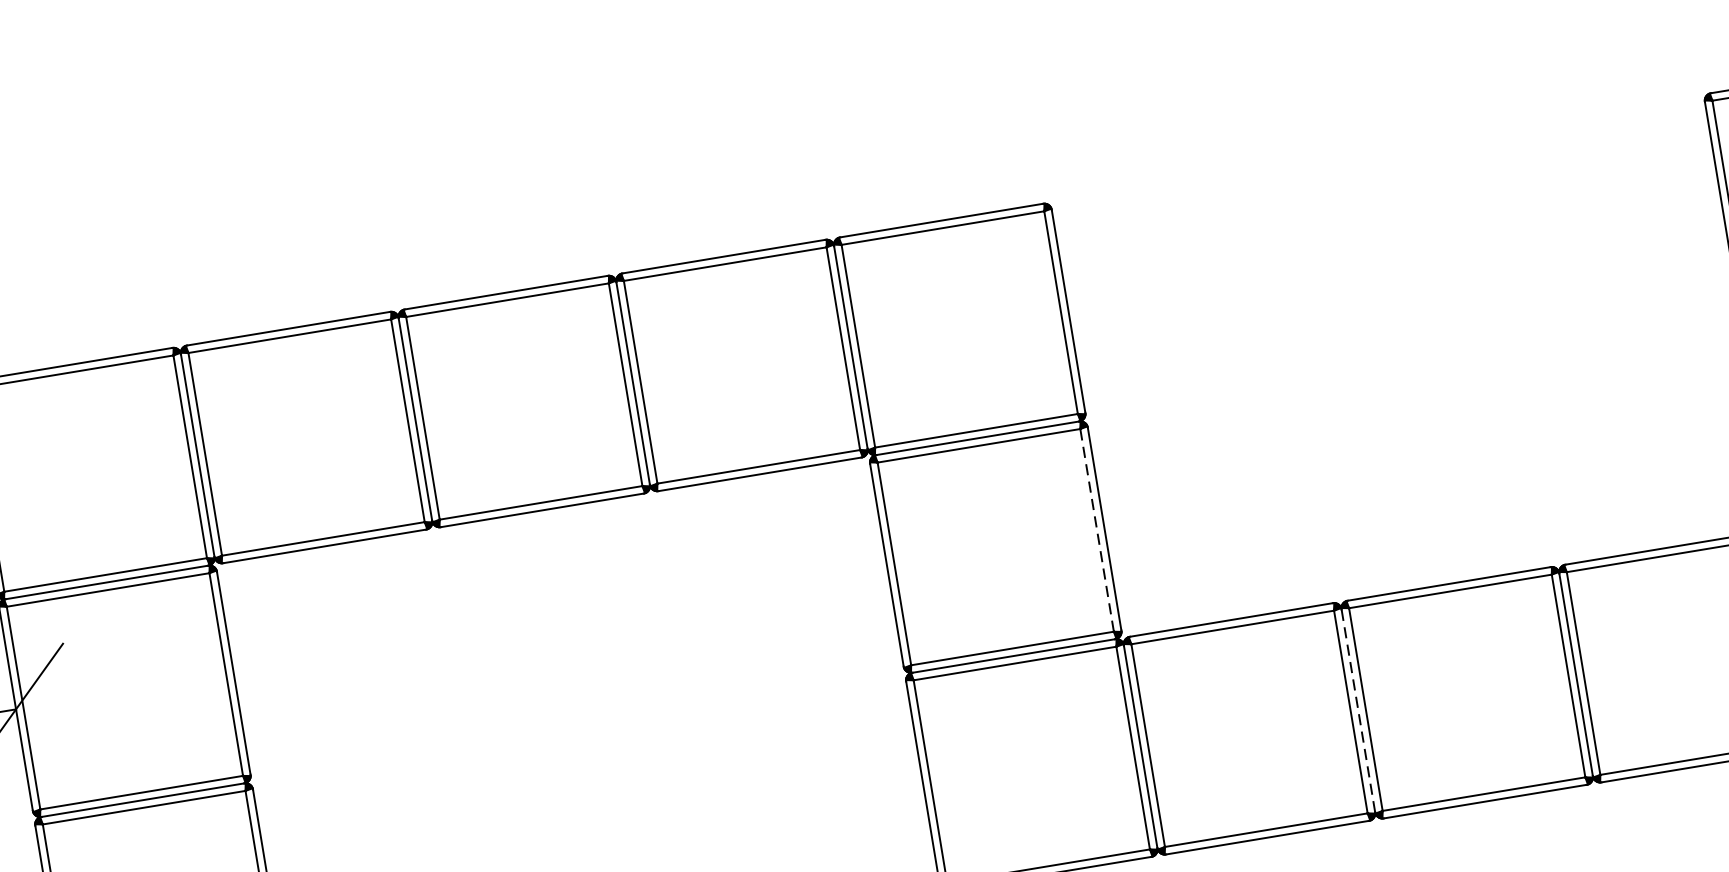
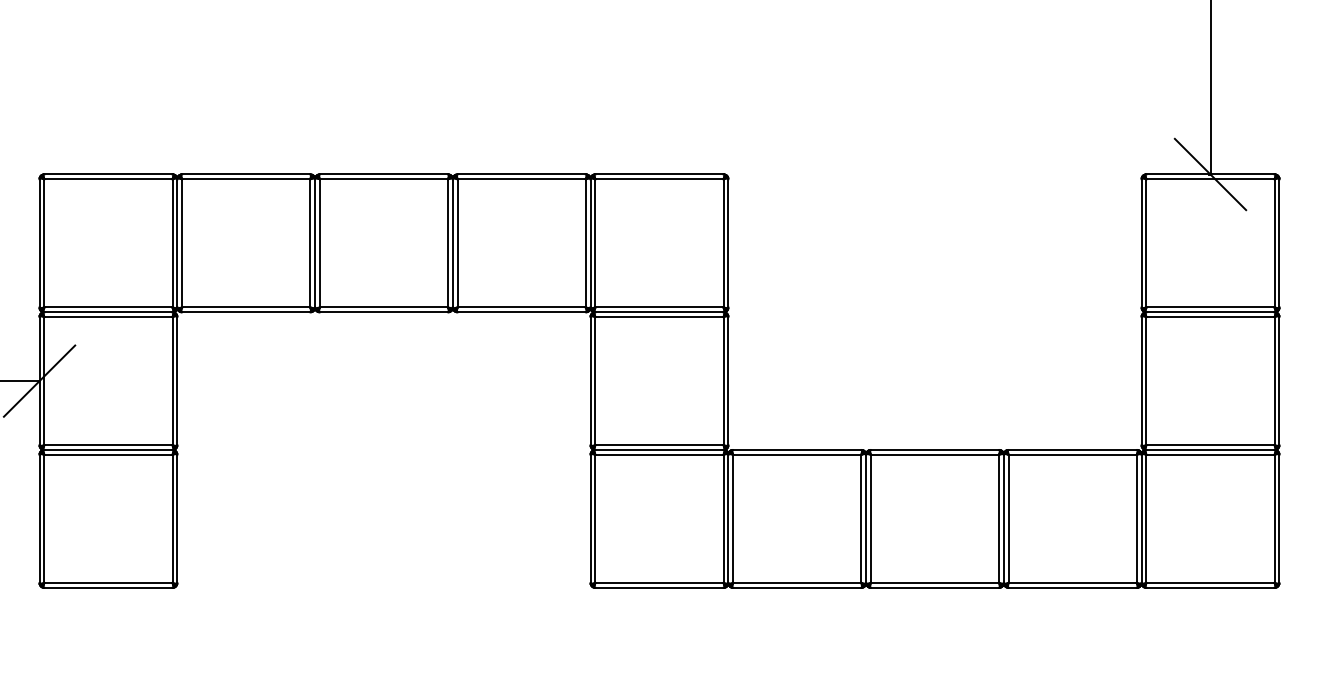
line: (1096, 529) -> (723, 380), dashed -> solid
line: (1358, 710) -> (866, 518), dashed -> solid

